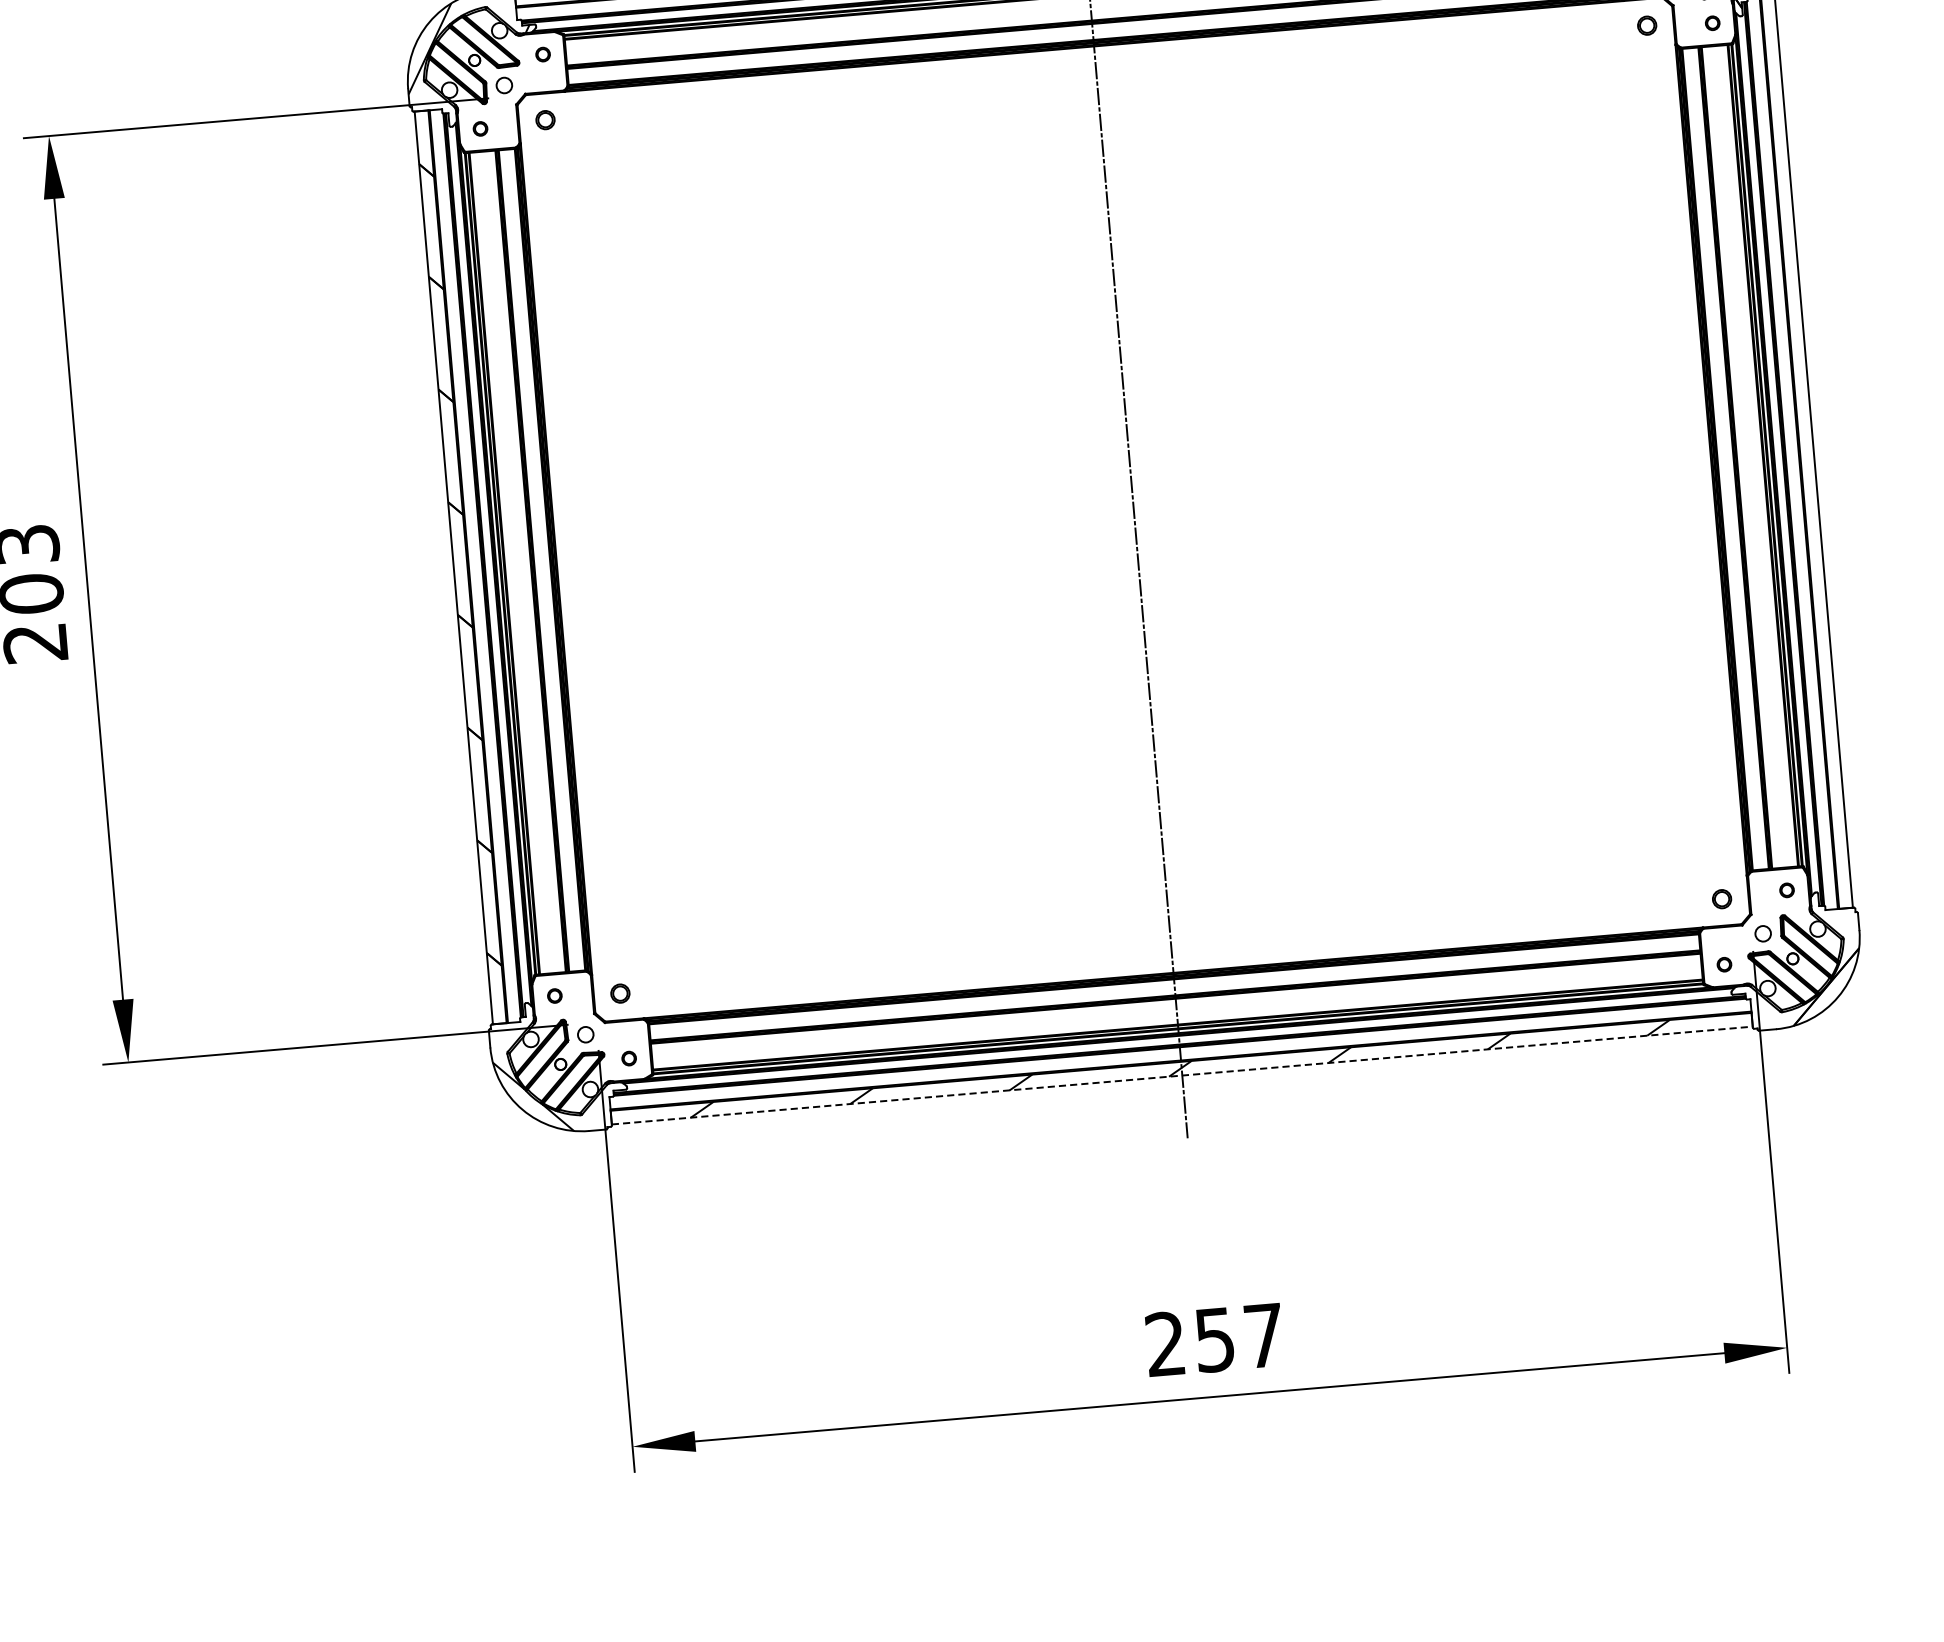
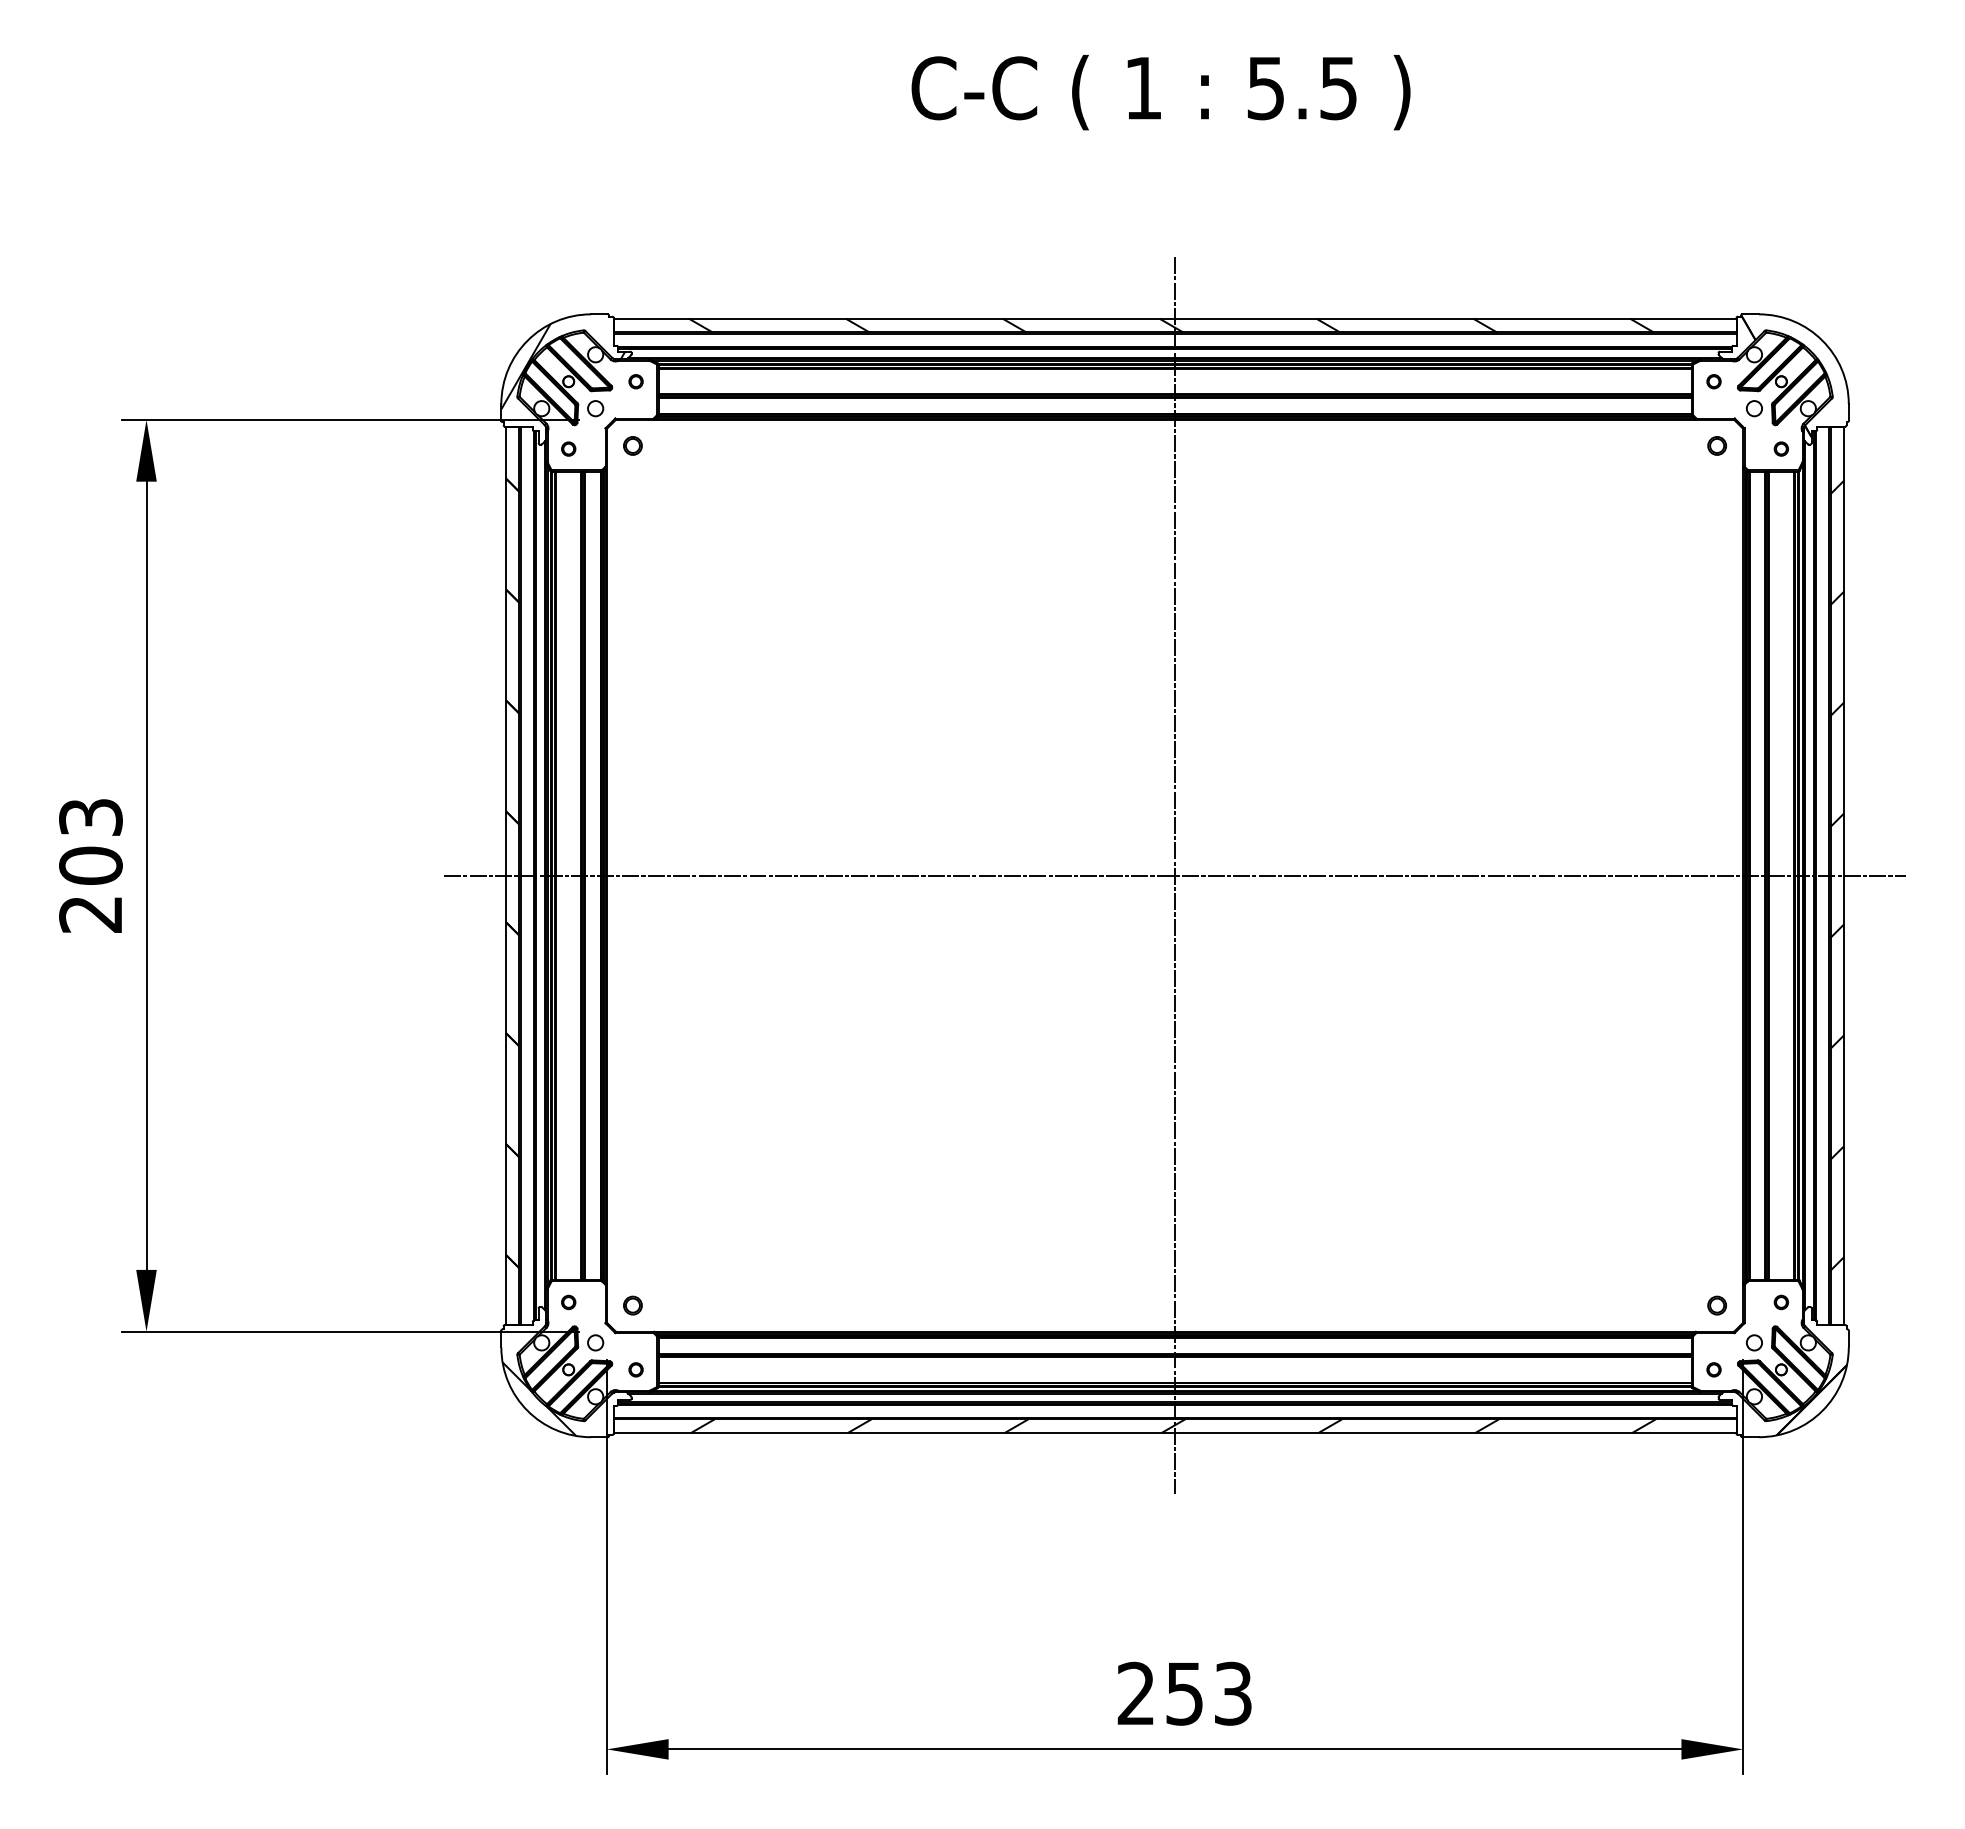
hatch: (1806, 451) -> (1837, 875), added
line: (1134, 509) -> (1175, 875), added
line: (1182, 1075) -> (1175, 1432), dashed -> solid
text: (1264, 1335) -> (1233, 1693), 257 -> 253

